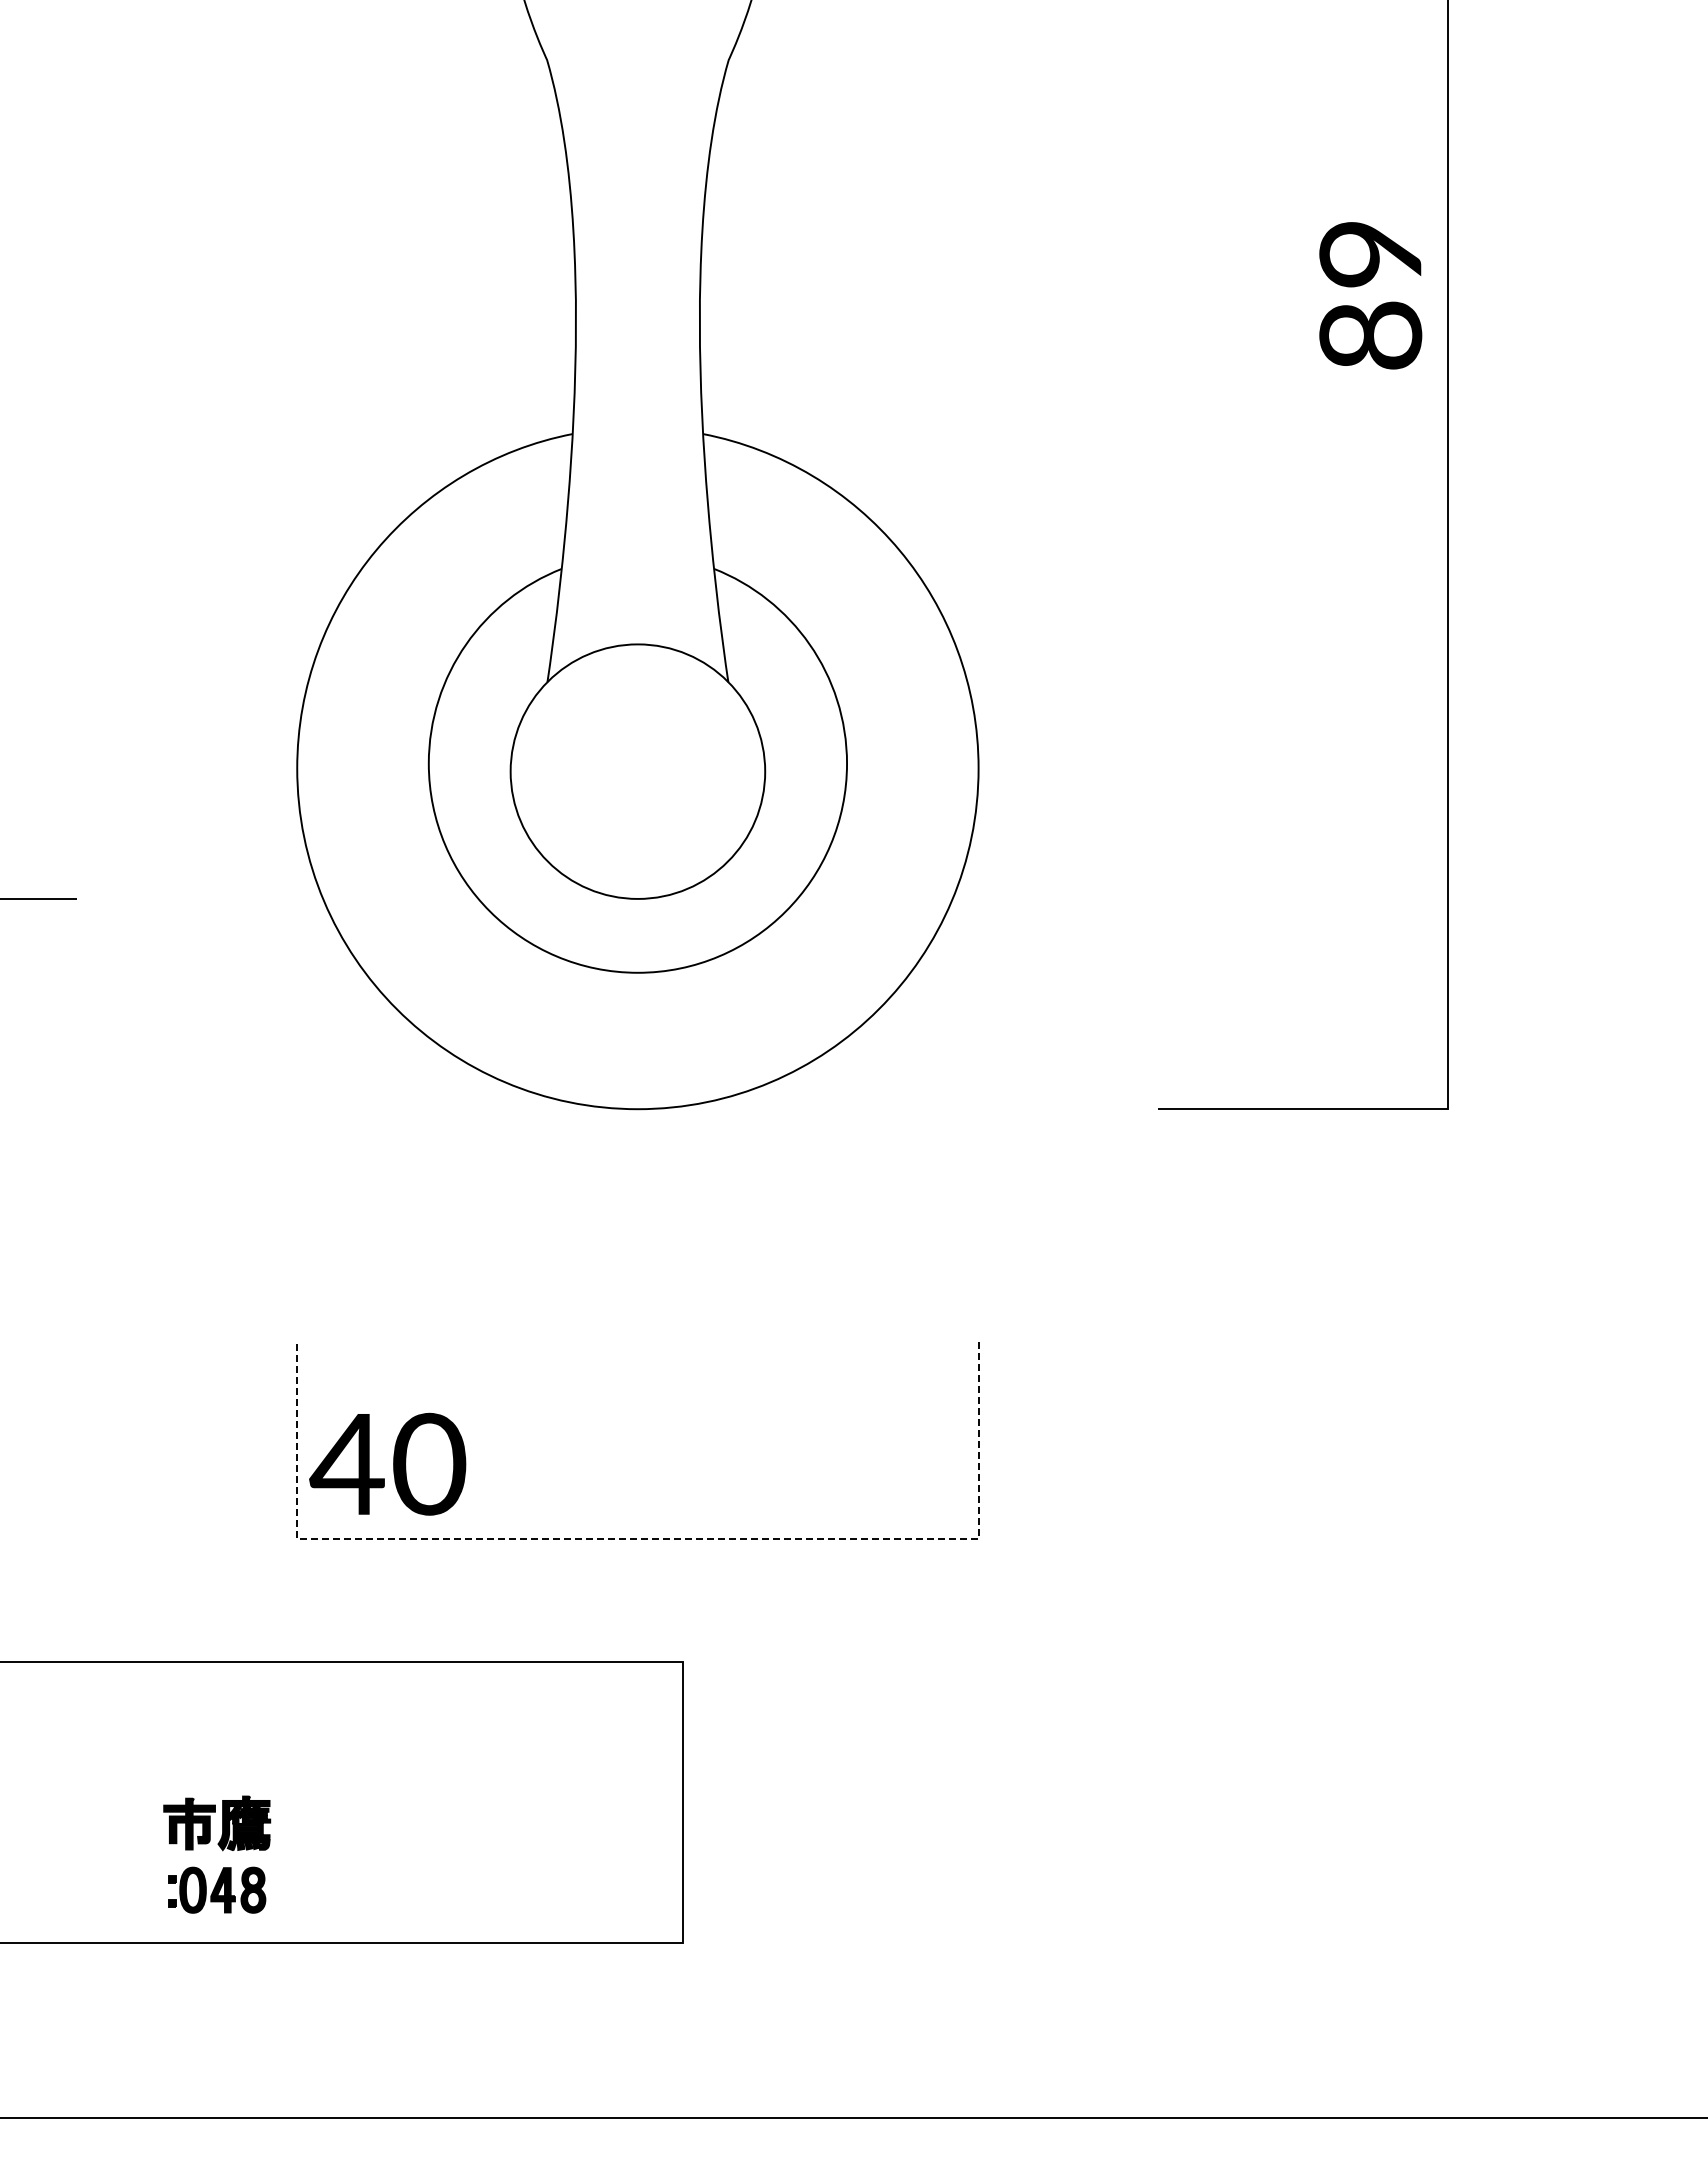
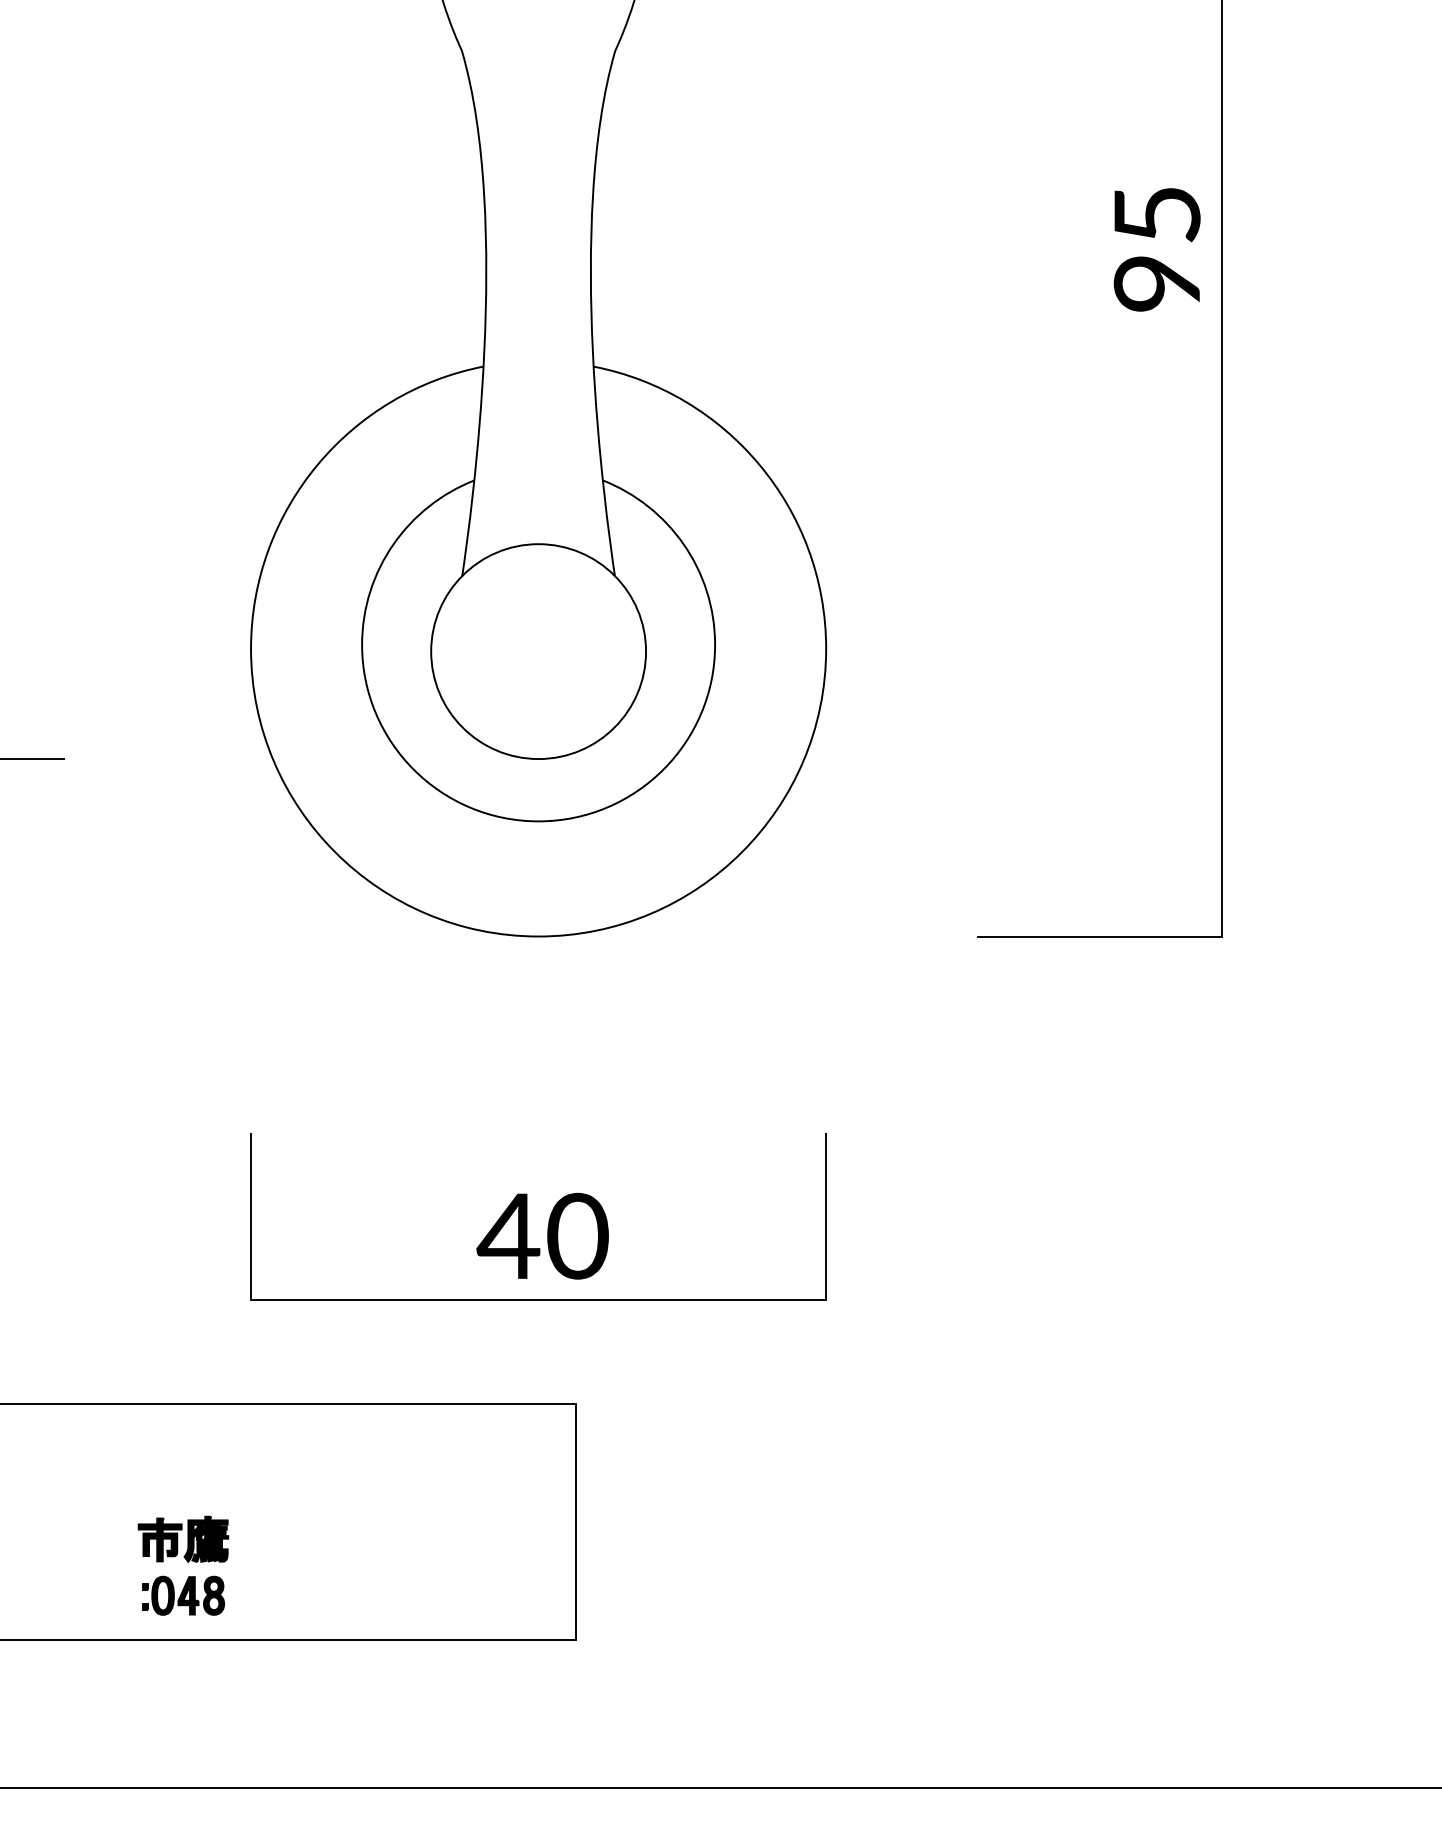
text: (1370, 295) -> (1156, 249), 89 -> 95
text: (387, 1463) -> (542, 1235), moved
line: (637, 1539) -> (538, 1299), dashed -> solid

